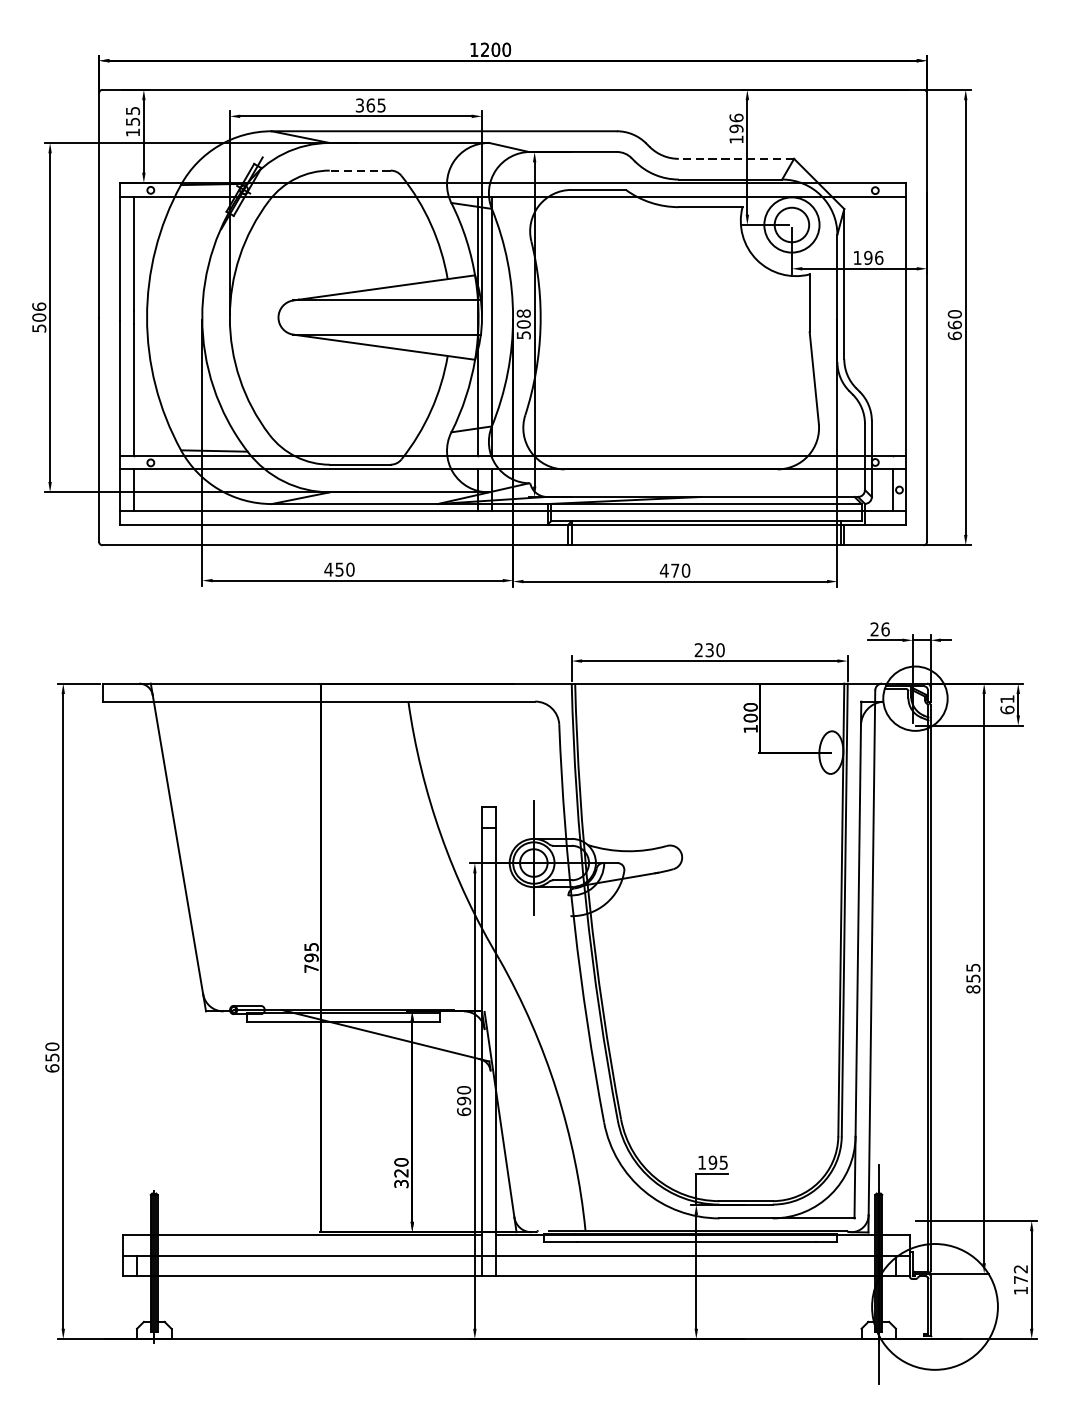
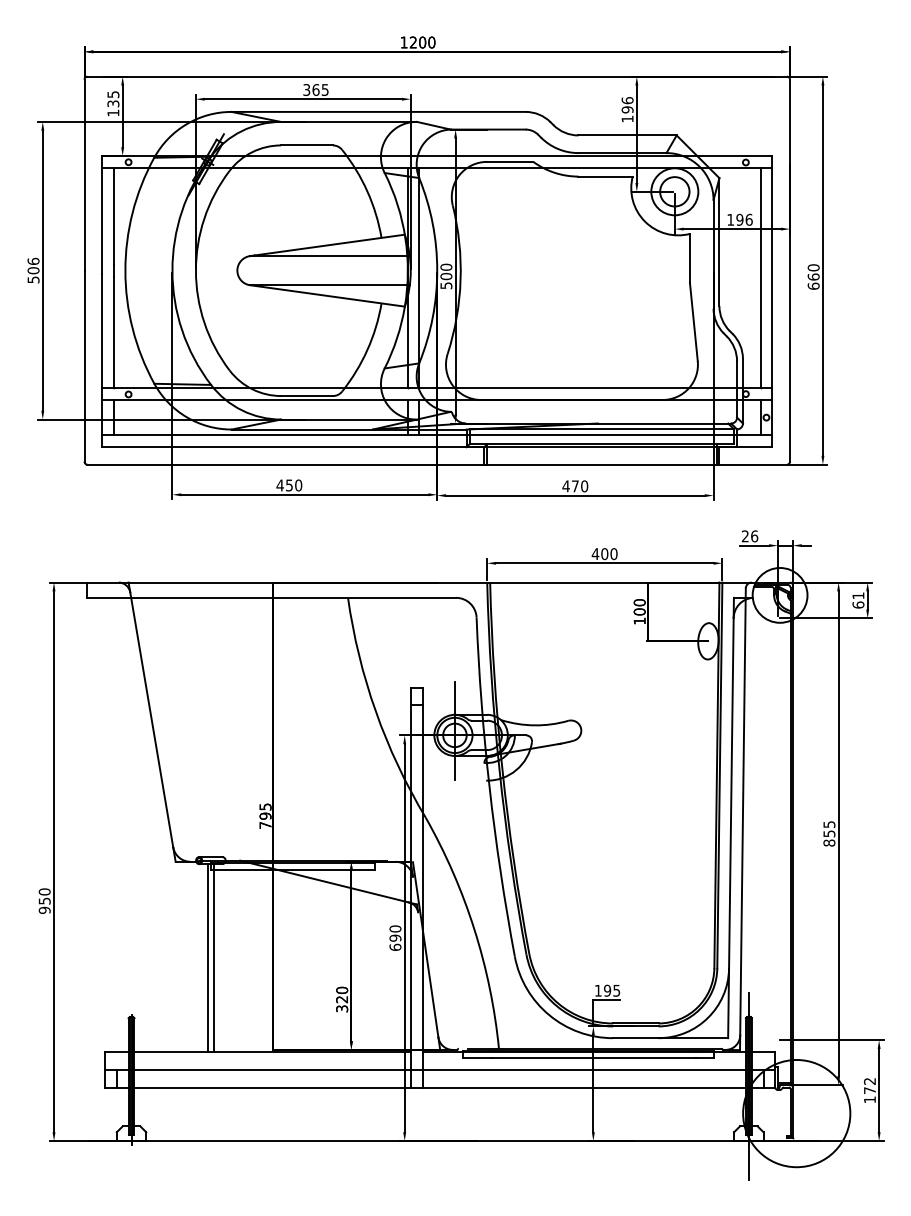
text: (131, 121) -> (112, 103), 155 -> 135
line: (736, 158) -> (627, 135), dashed -> solid
line: (360, 170) -> (307, 145), dashed -> solid
text: (523, 312) -> (446, 266), 508 -> 500
line: (892, 325) -> (760, 277), added
text: (703, 650) -> (599, 554), 230 -> 400
text: (52, 1067) -> (44, 909), 650 -> 950
line: (243, 1124) -> (207, 958), added
line: (250, 1124) -> (213, 958), added

